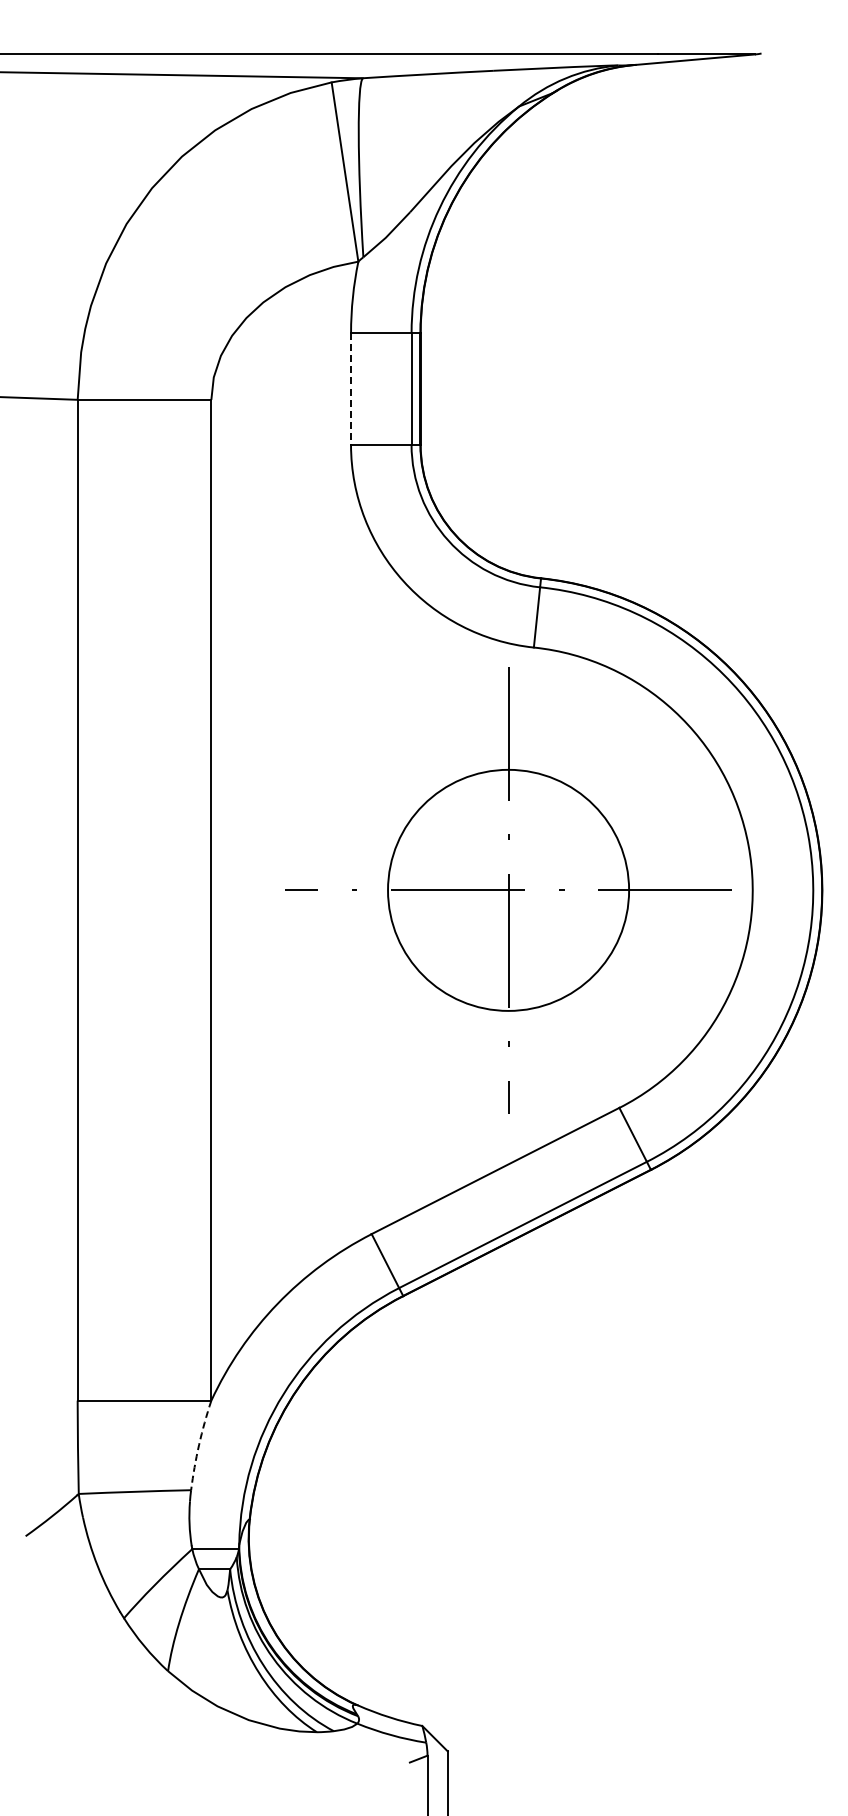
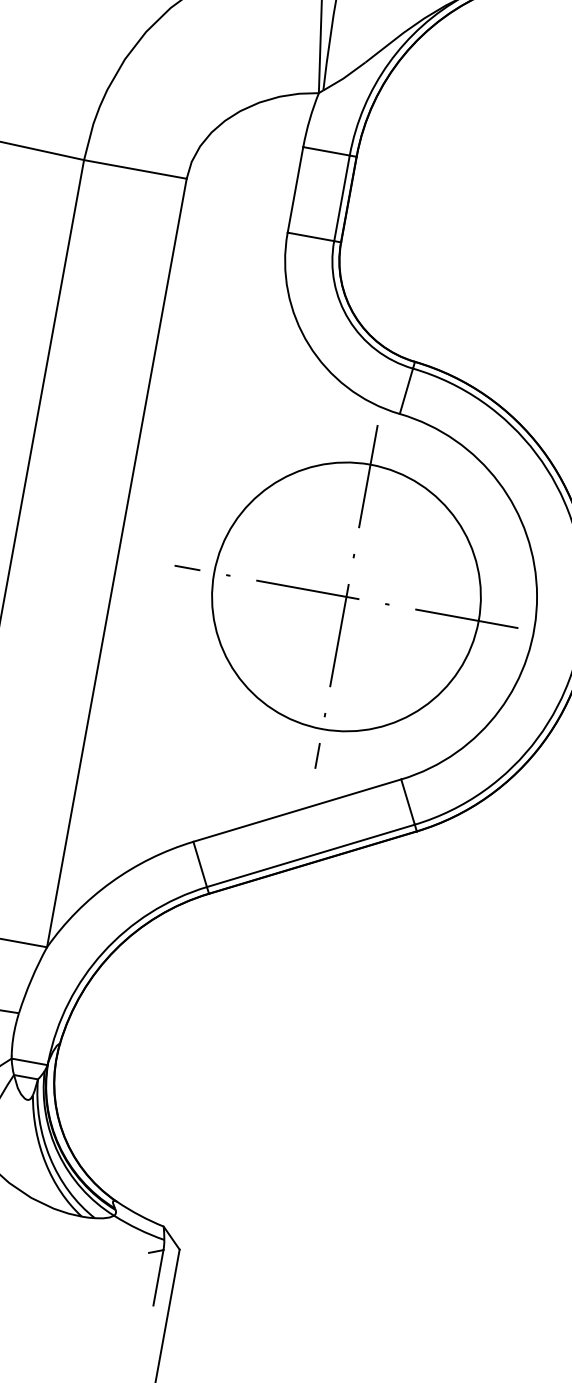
line: (351, 388) -> (295, 189), dashed -> solid
circle: (508, 890) -> (346, 597), size x1.43
arc: (199, 1444) -> (31, 979), dashed -> solid

